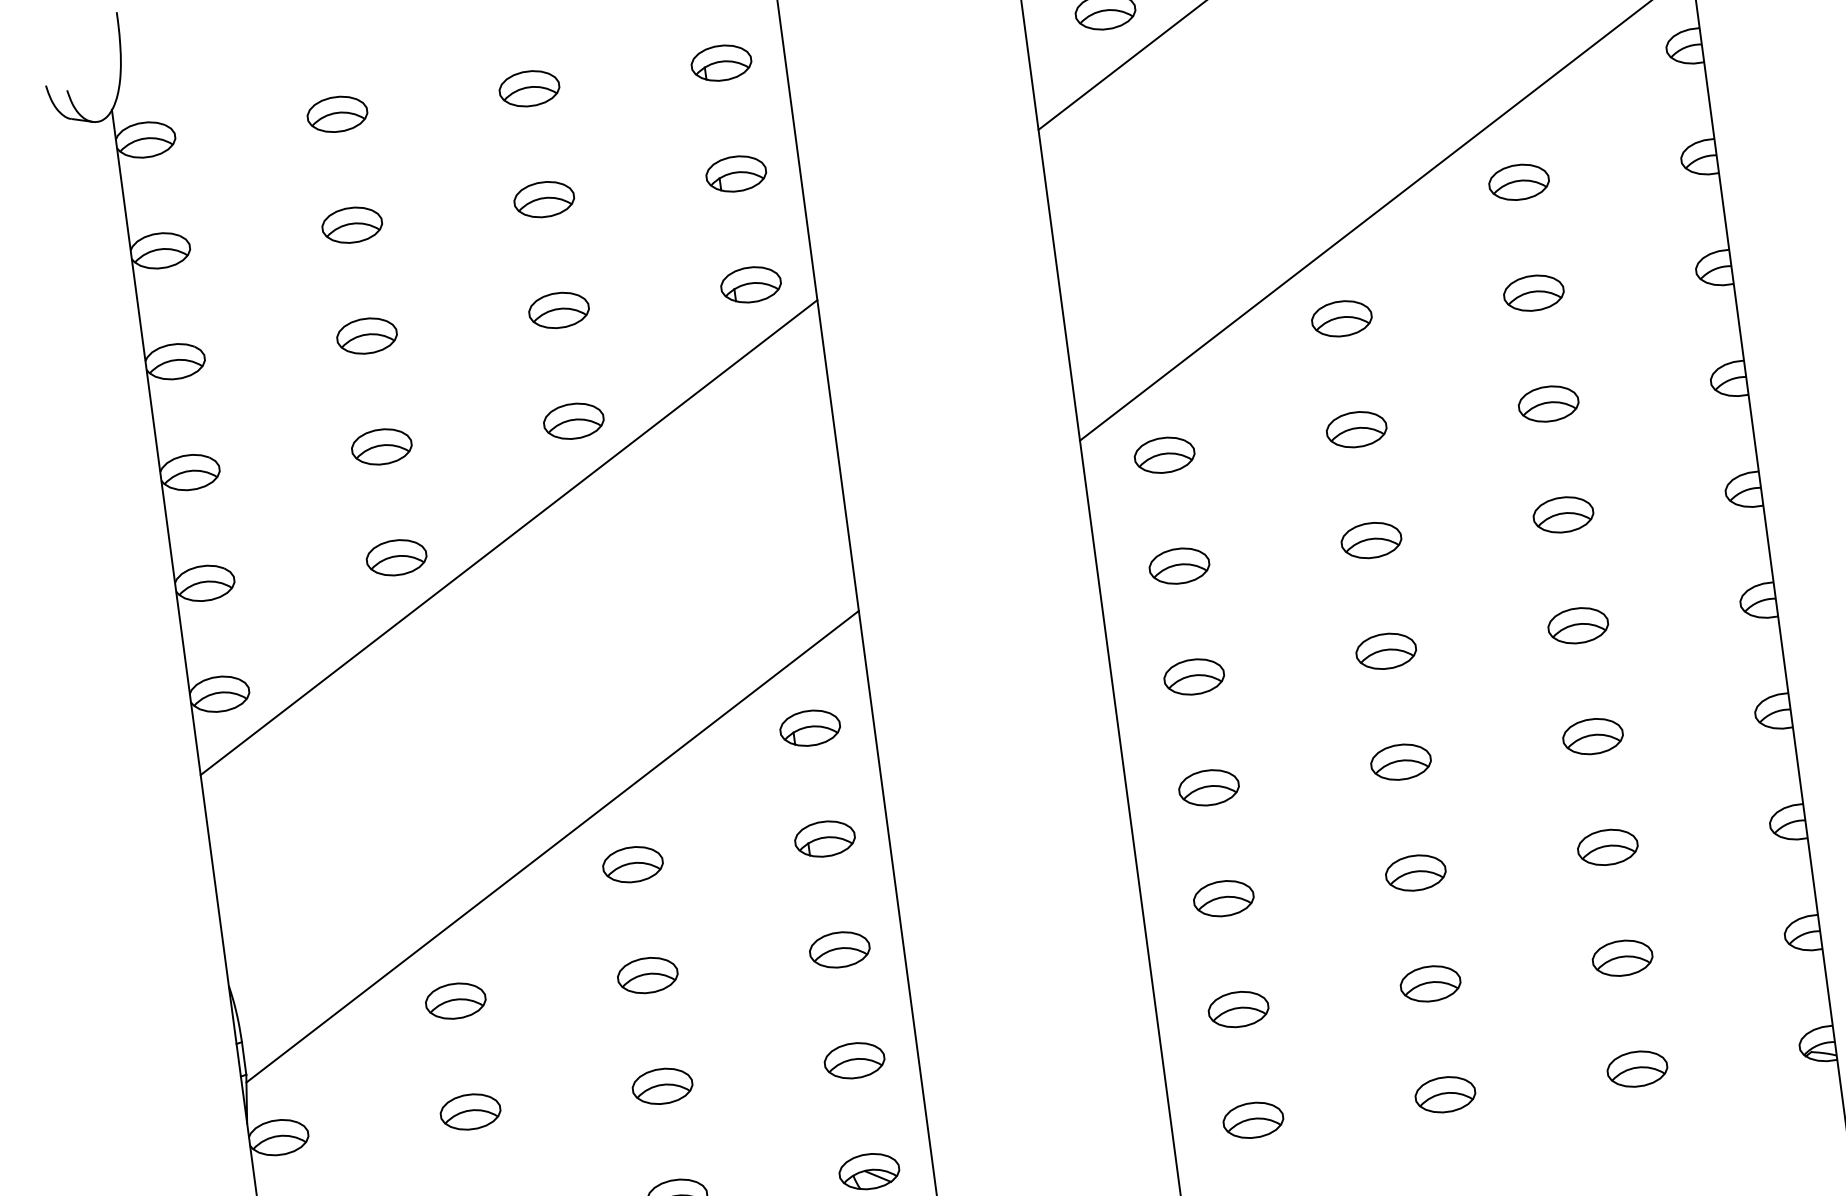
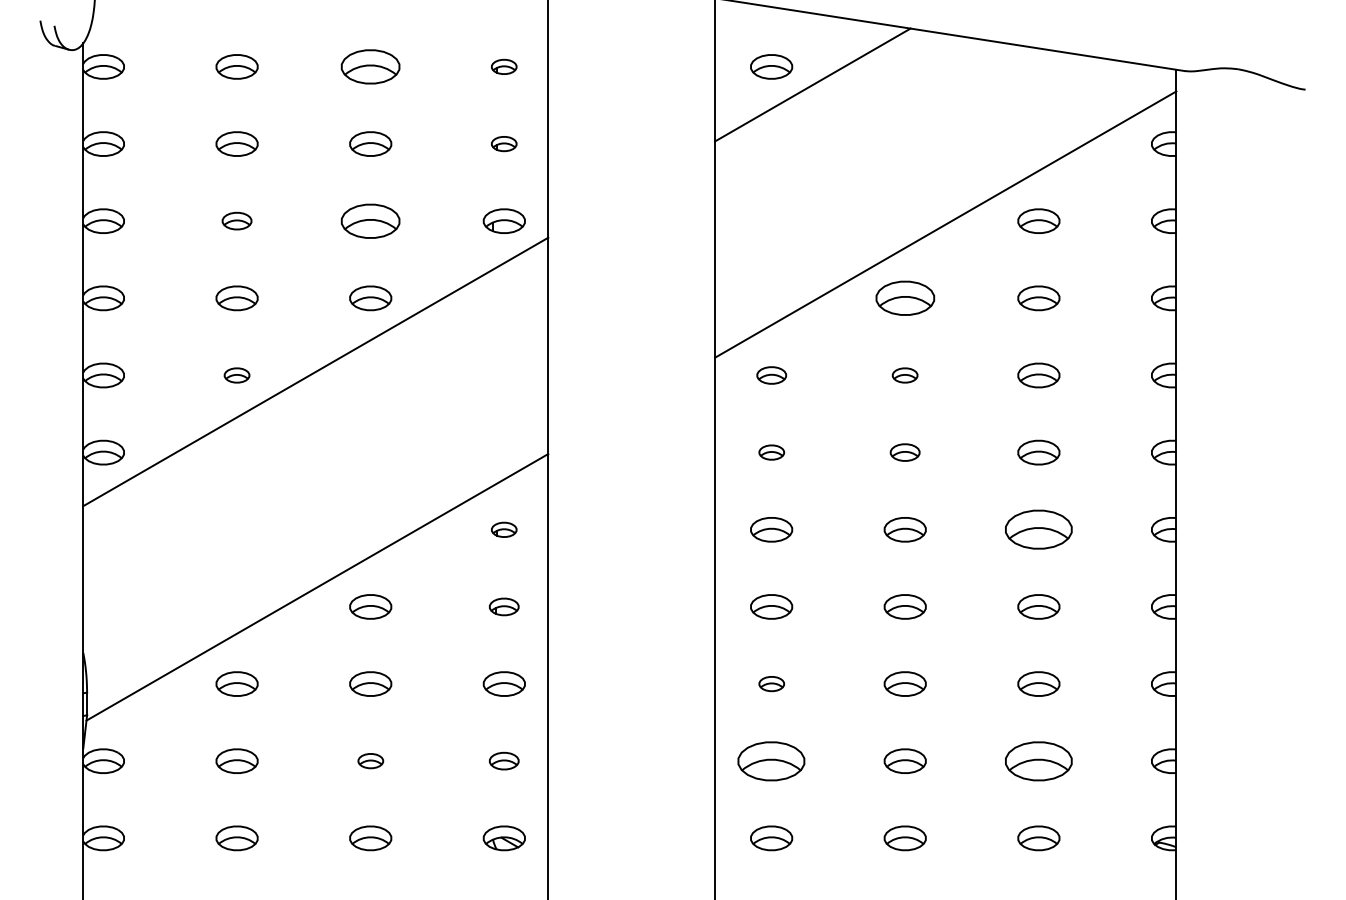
part: (720, 62) -> (503, 66), size x0.6
part: (529, 88) -> (370, 66), size x1.4
part: (734, 173) -> (503, 143), size x0.6
part: (558, 309) -> (370, 220), size x1.4
part: (1340, 319) -> (904, 298), size x1.4
part: (366, 335) -> (236, 220), size x0.7
part: (1355, 429) -> (904, 375), size x0.6
part: (1164, 455) -> (771, 375), size x0.7
part: (1370, 540) -> (904, 452), size x0.7
part: (395, 557) -> (236, 375), size x0.6
part: (1179, 565) -> (771, 452), size x0.6
part: (1577, 625) -> (1038, 529), size x1.6
part: (808, 727) -> (503, 529), size x0.6
part: (823, 838) -> (503, 606), size x0.7
part: (1223, 897) -> (771, 683), size x0.6
part: (1621, 957) -> (1038, 760), size x1.6
part: (1238, 1008) -> (771, 760), size x1.6
part: (853, 1059) -> (503, 760), size x0.7
part: (662, 1085) -> (370, 760), size x0.6

